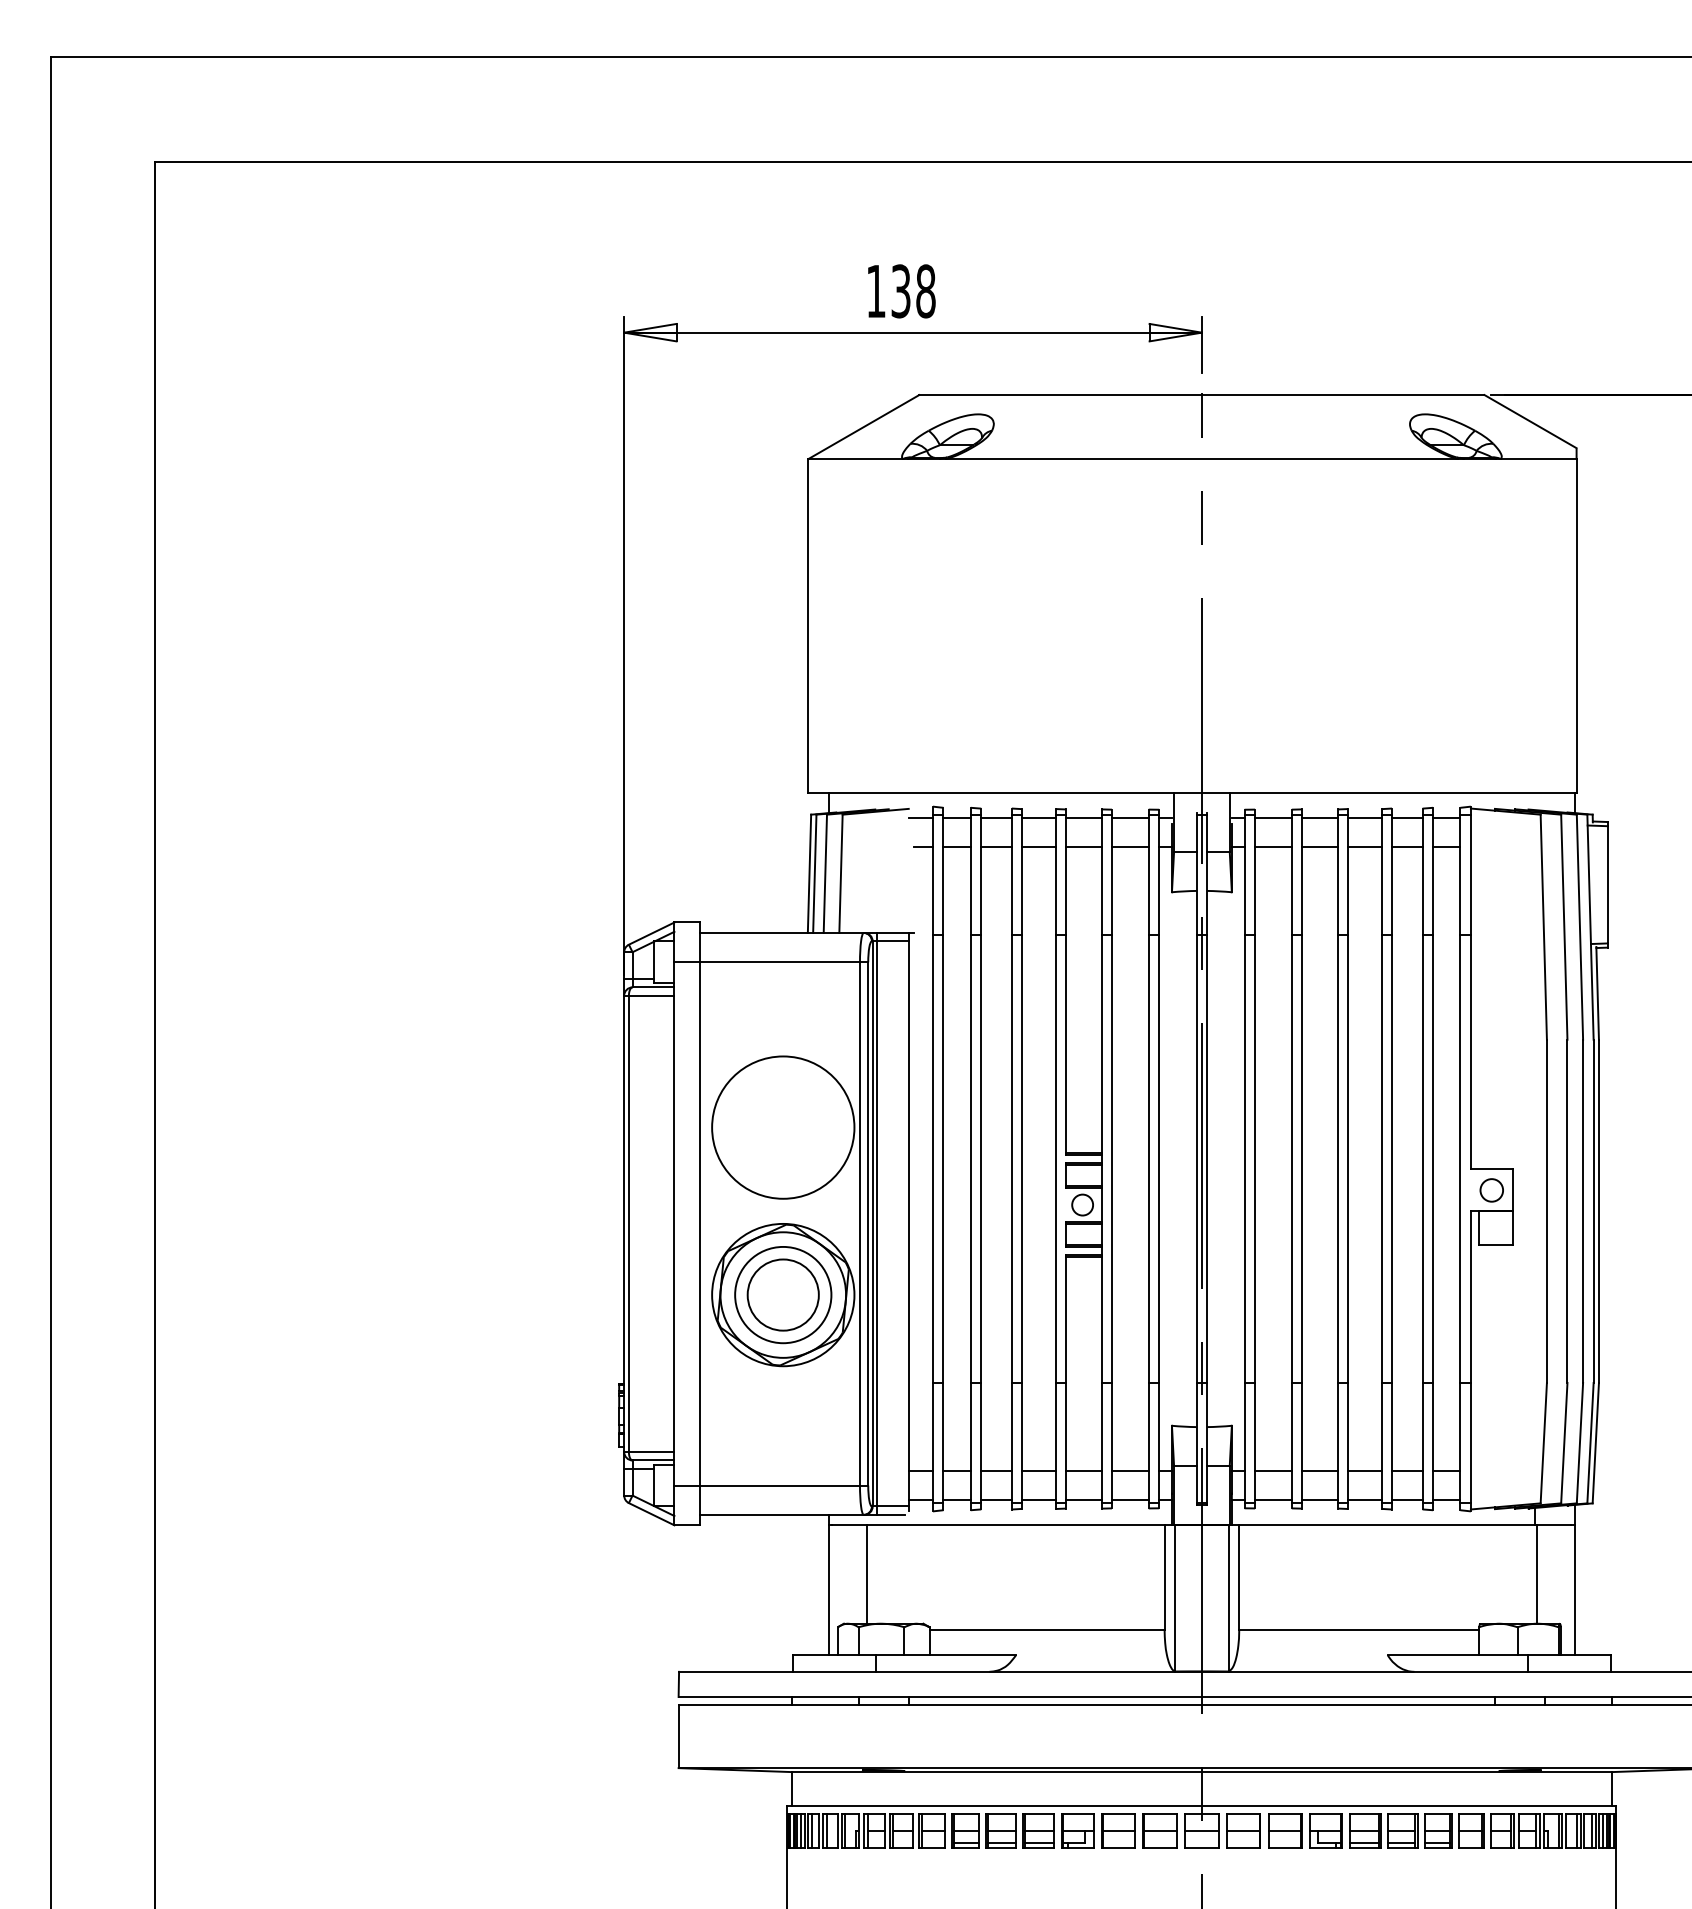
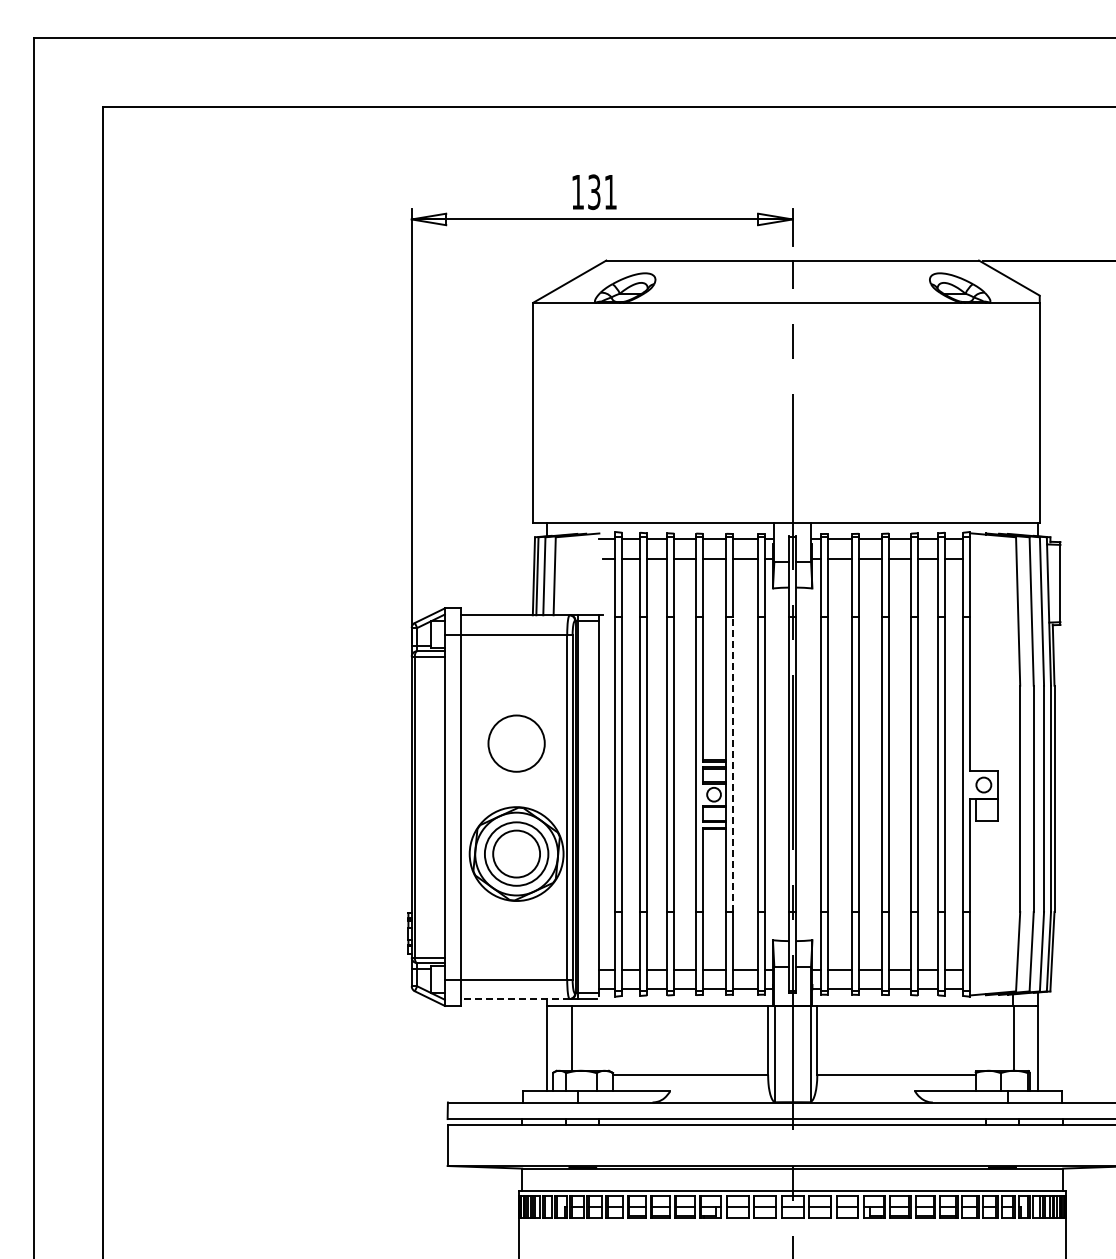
text: (925, 291) -> (610, 192), 138 -> 131
circle: (783, 1127) -> (516, 743), size x0.6
line: (1112, 1159) -> (733, 764), solid -> dashed
line: (781, 1515) -> (515, 999), solid -> dashed

